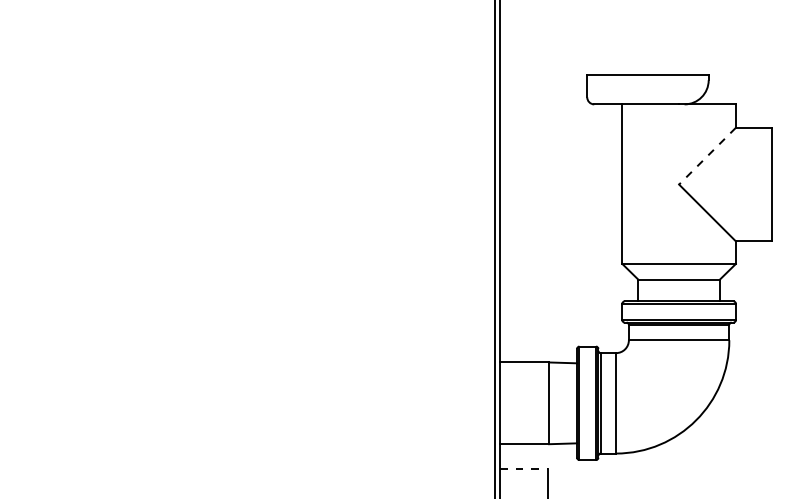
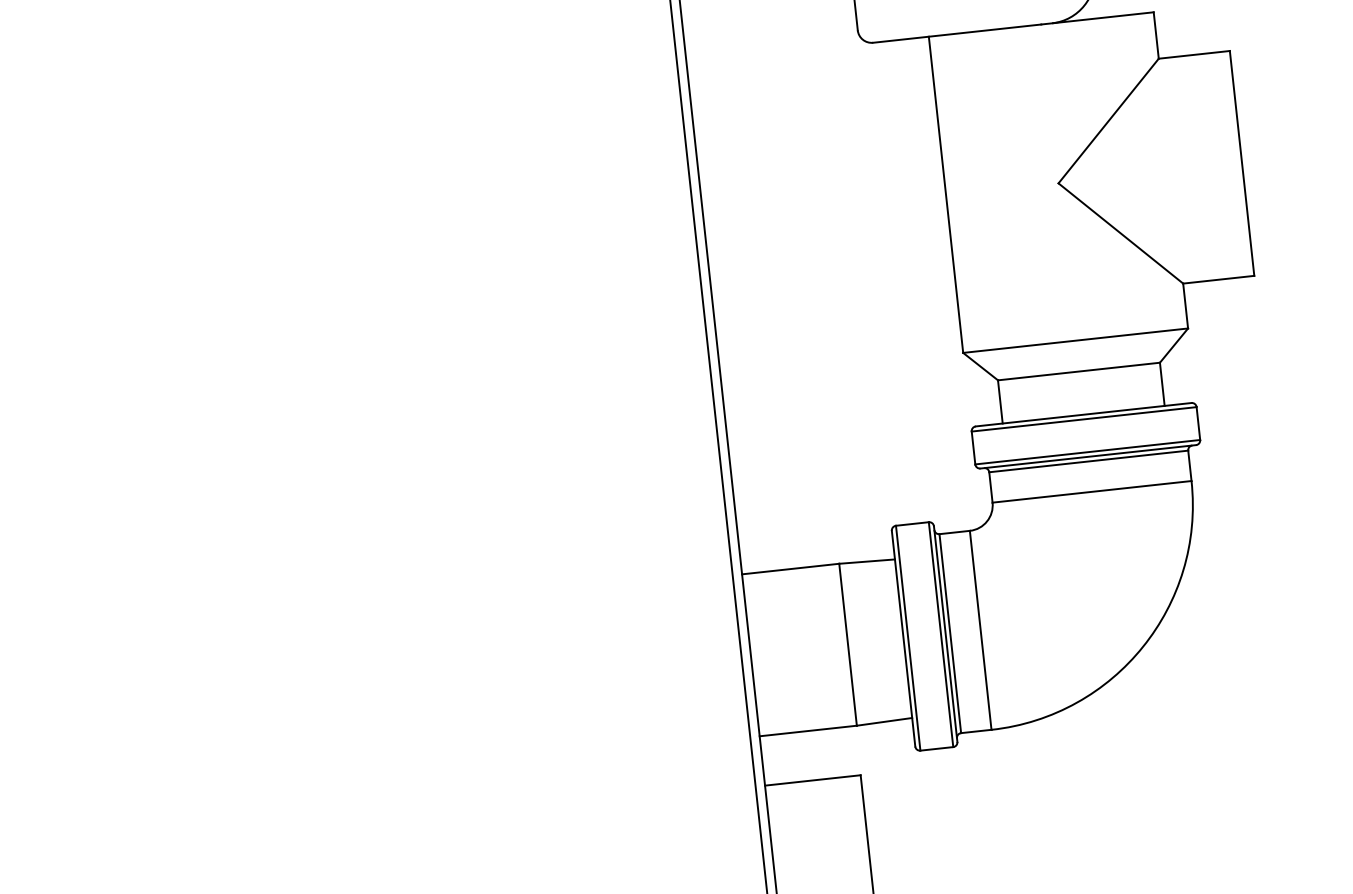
line: (707, 156) -> (1108, 121), dashed -> solid
line: (524, 469) -> (813, 781), dashed -> solid

